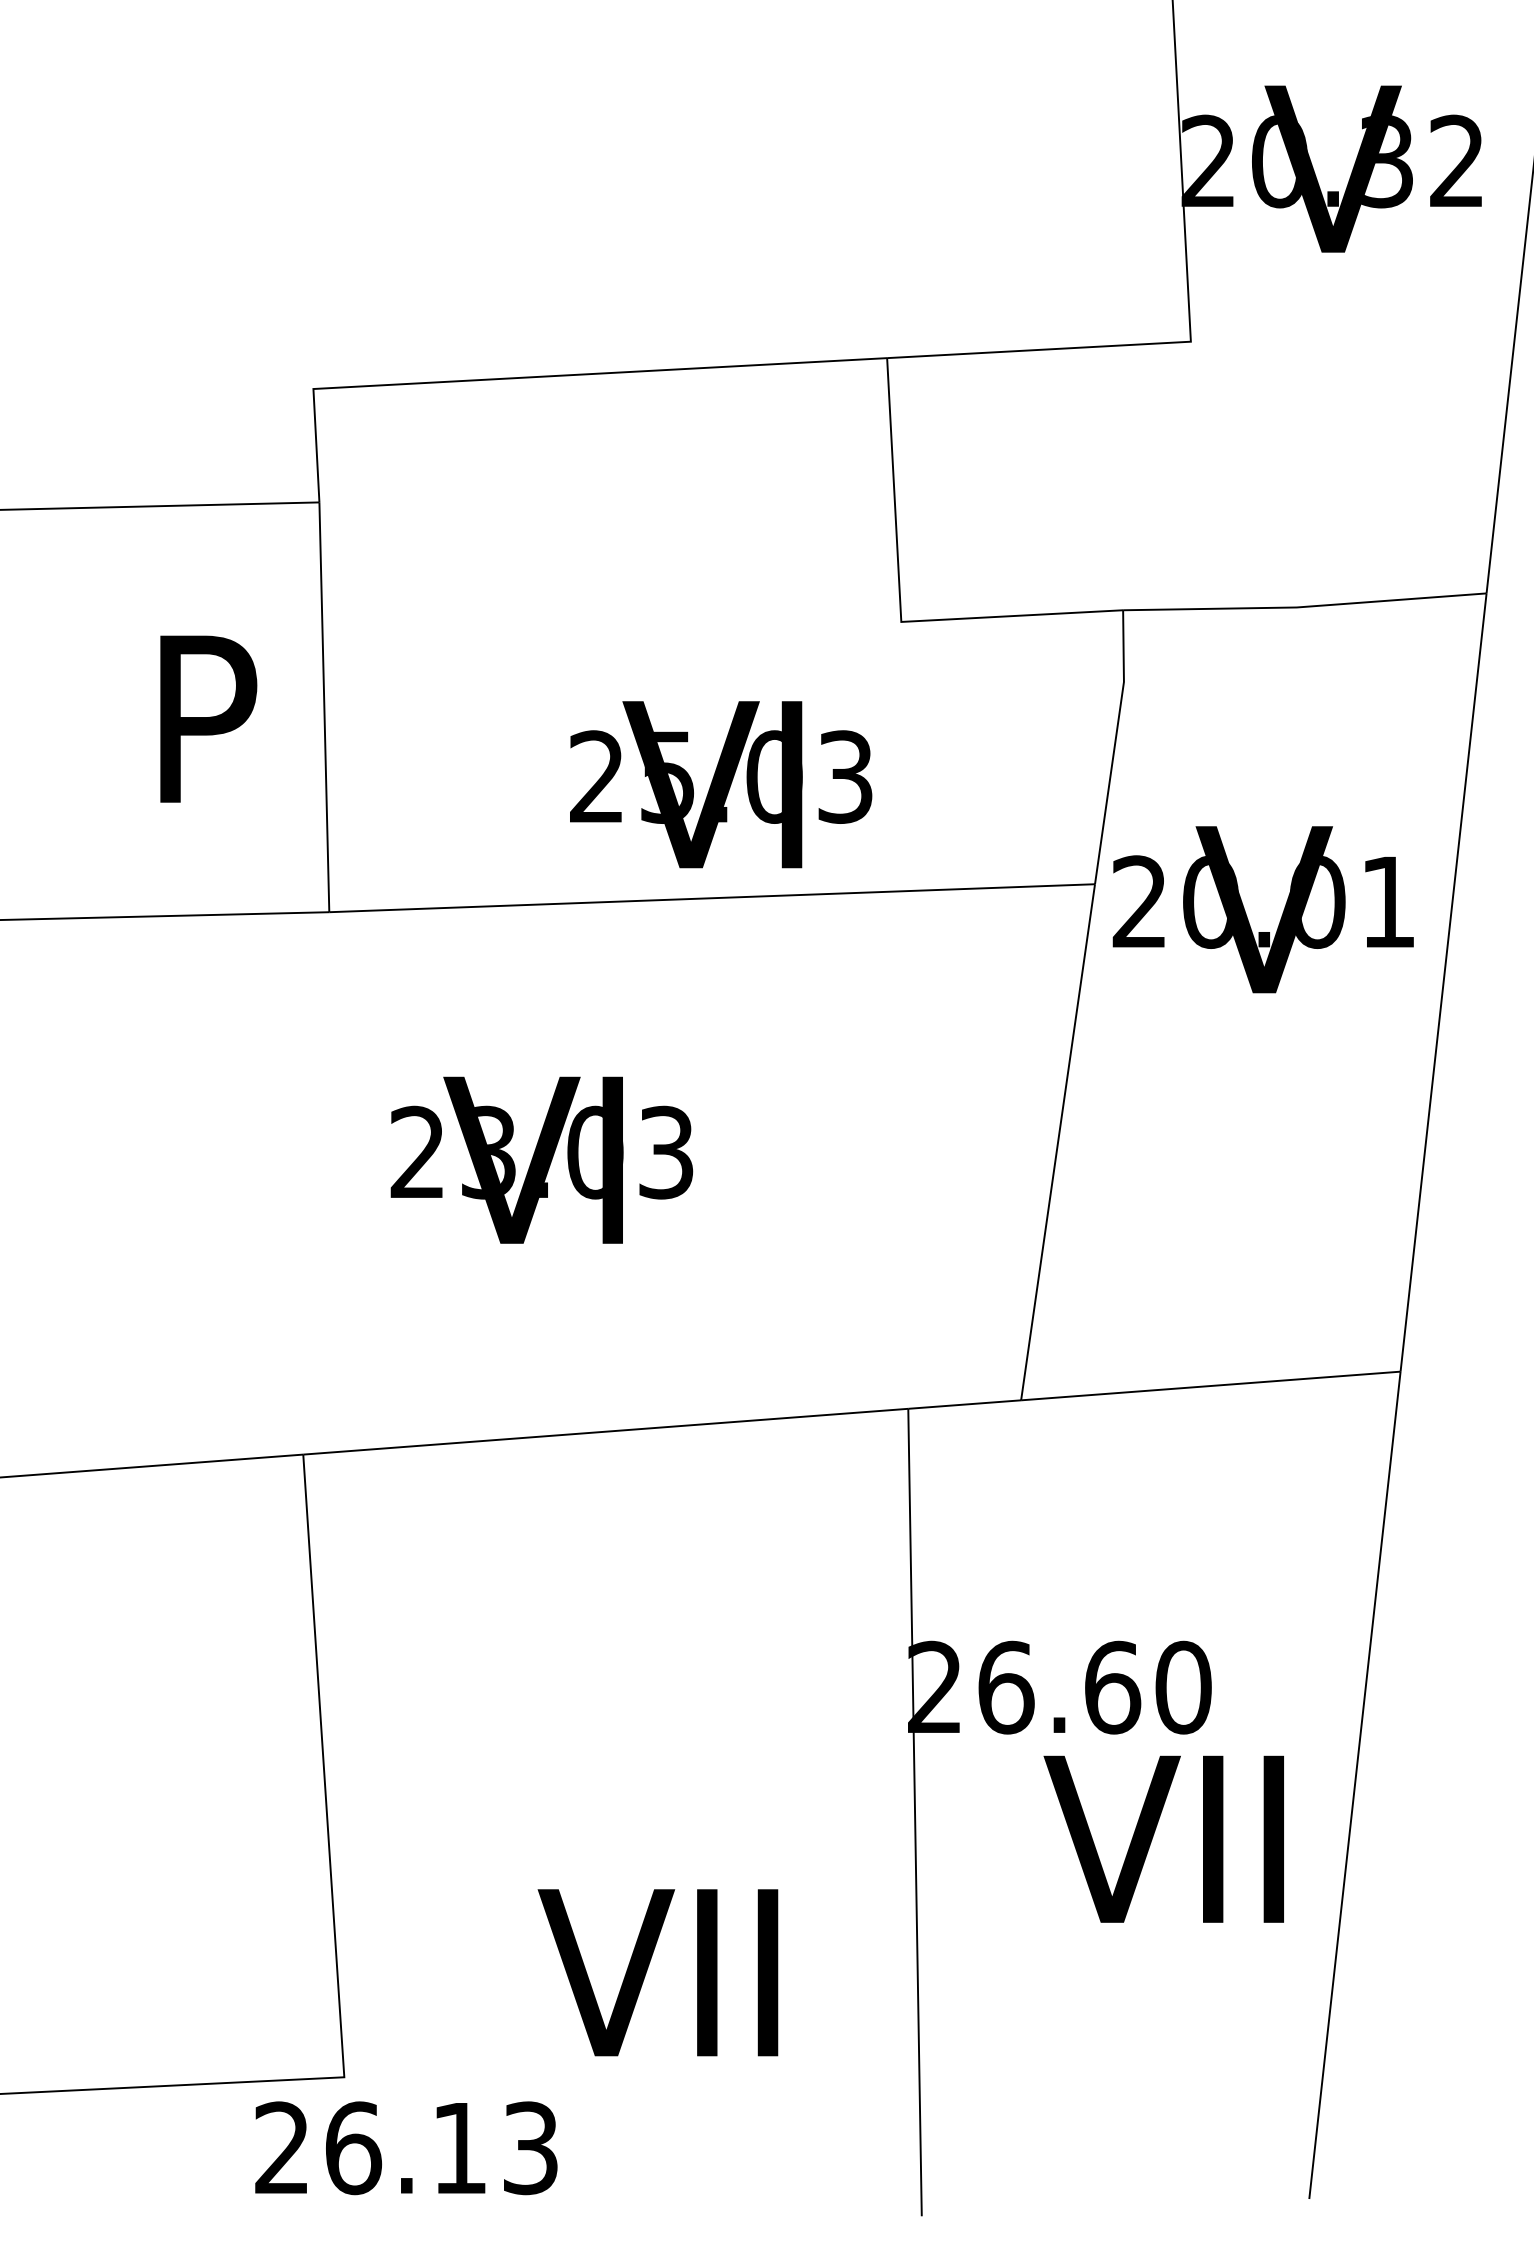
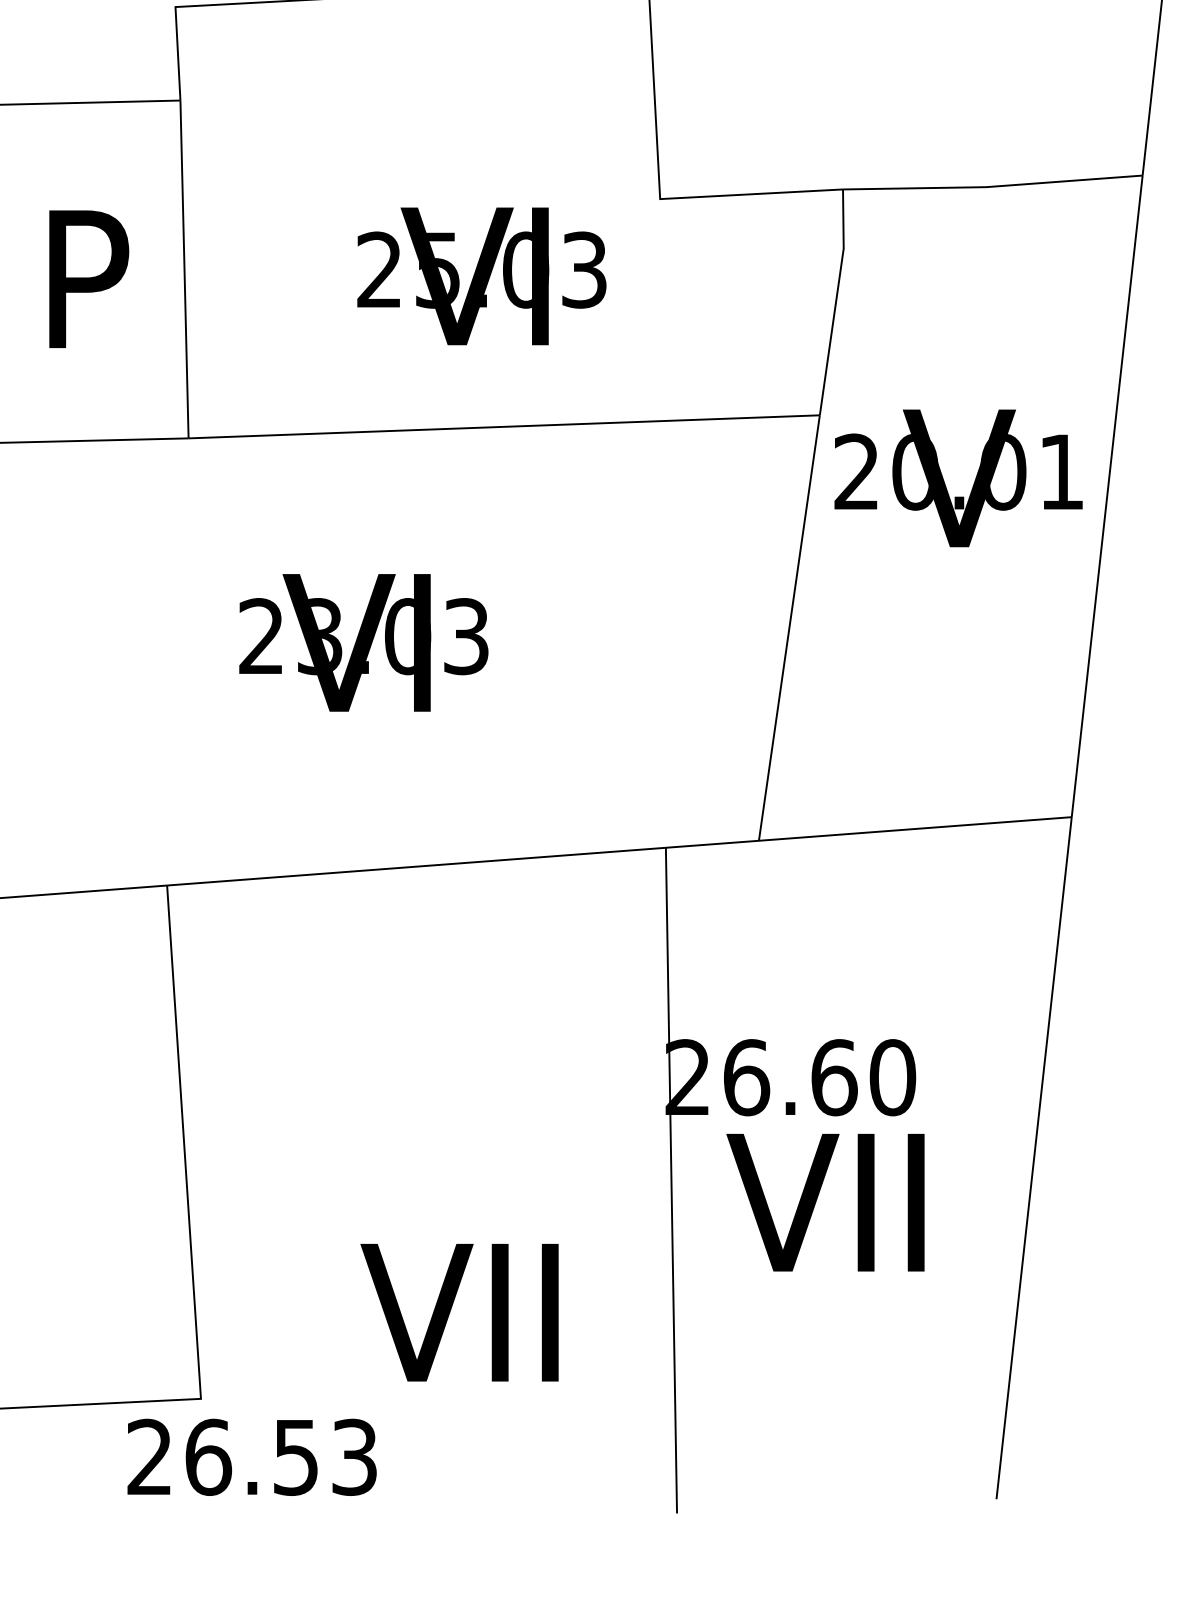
text: (721, 784) -> (482, 276), moved
text: (1262, 909) -> (957, 478), moved
text: (1163, 1838) -> (825, 1202), moved
text: (459, 2149) -> (295, 1458), 26.13 -> 26.53

